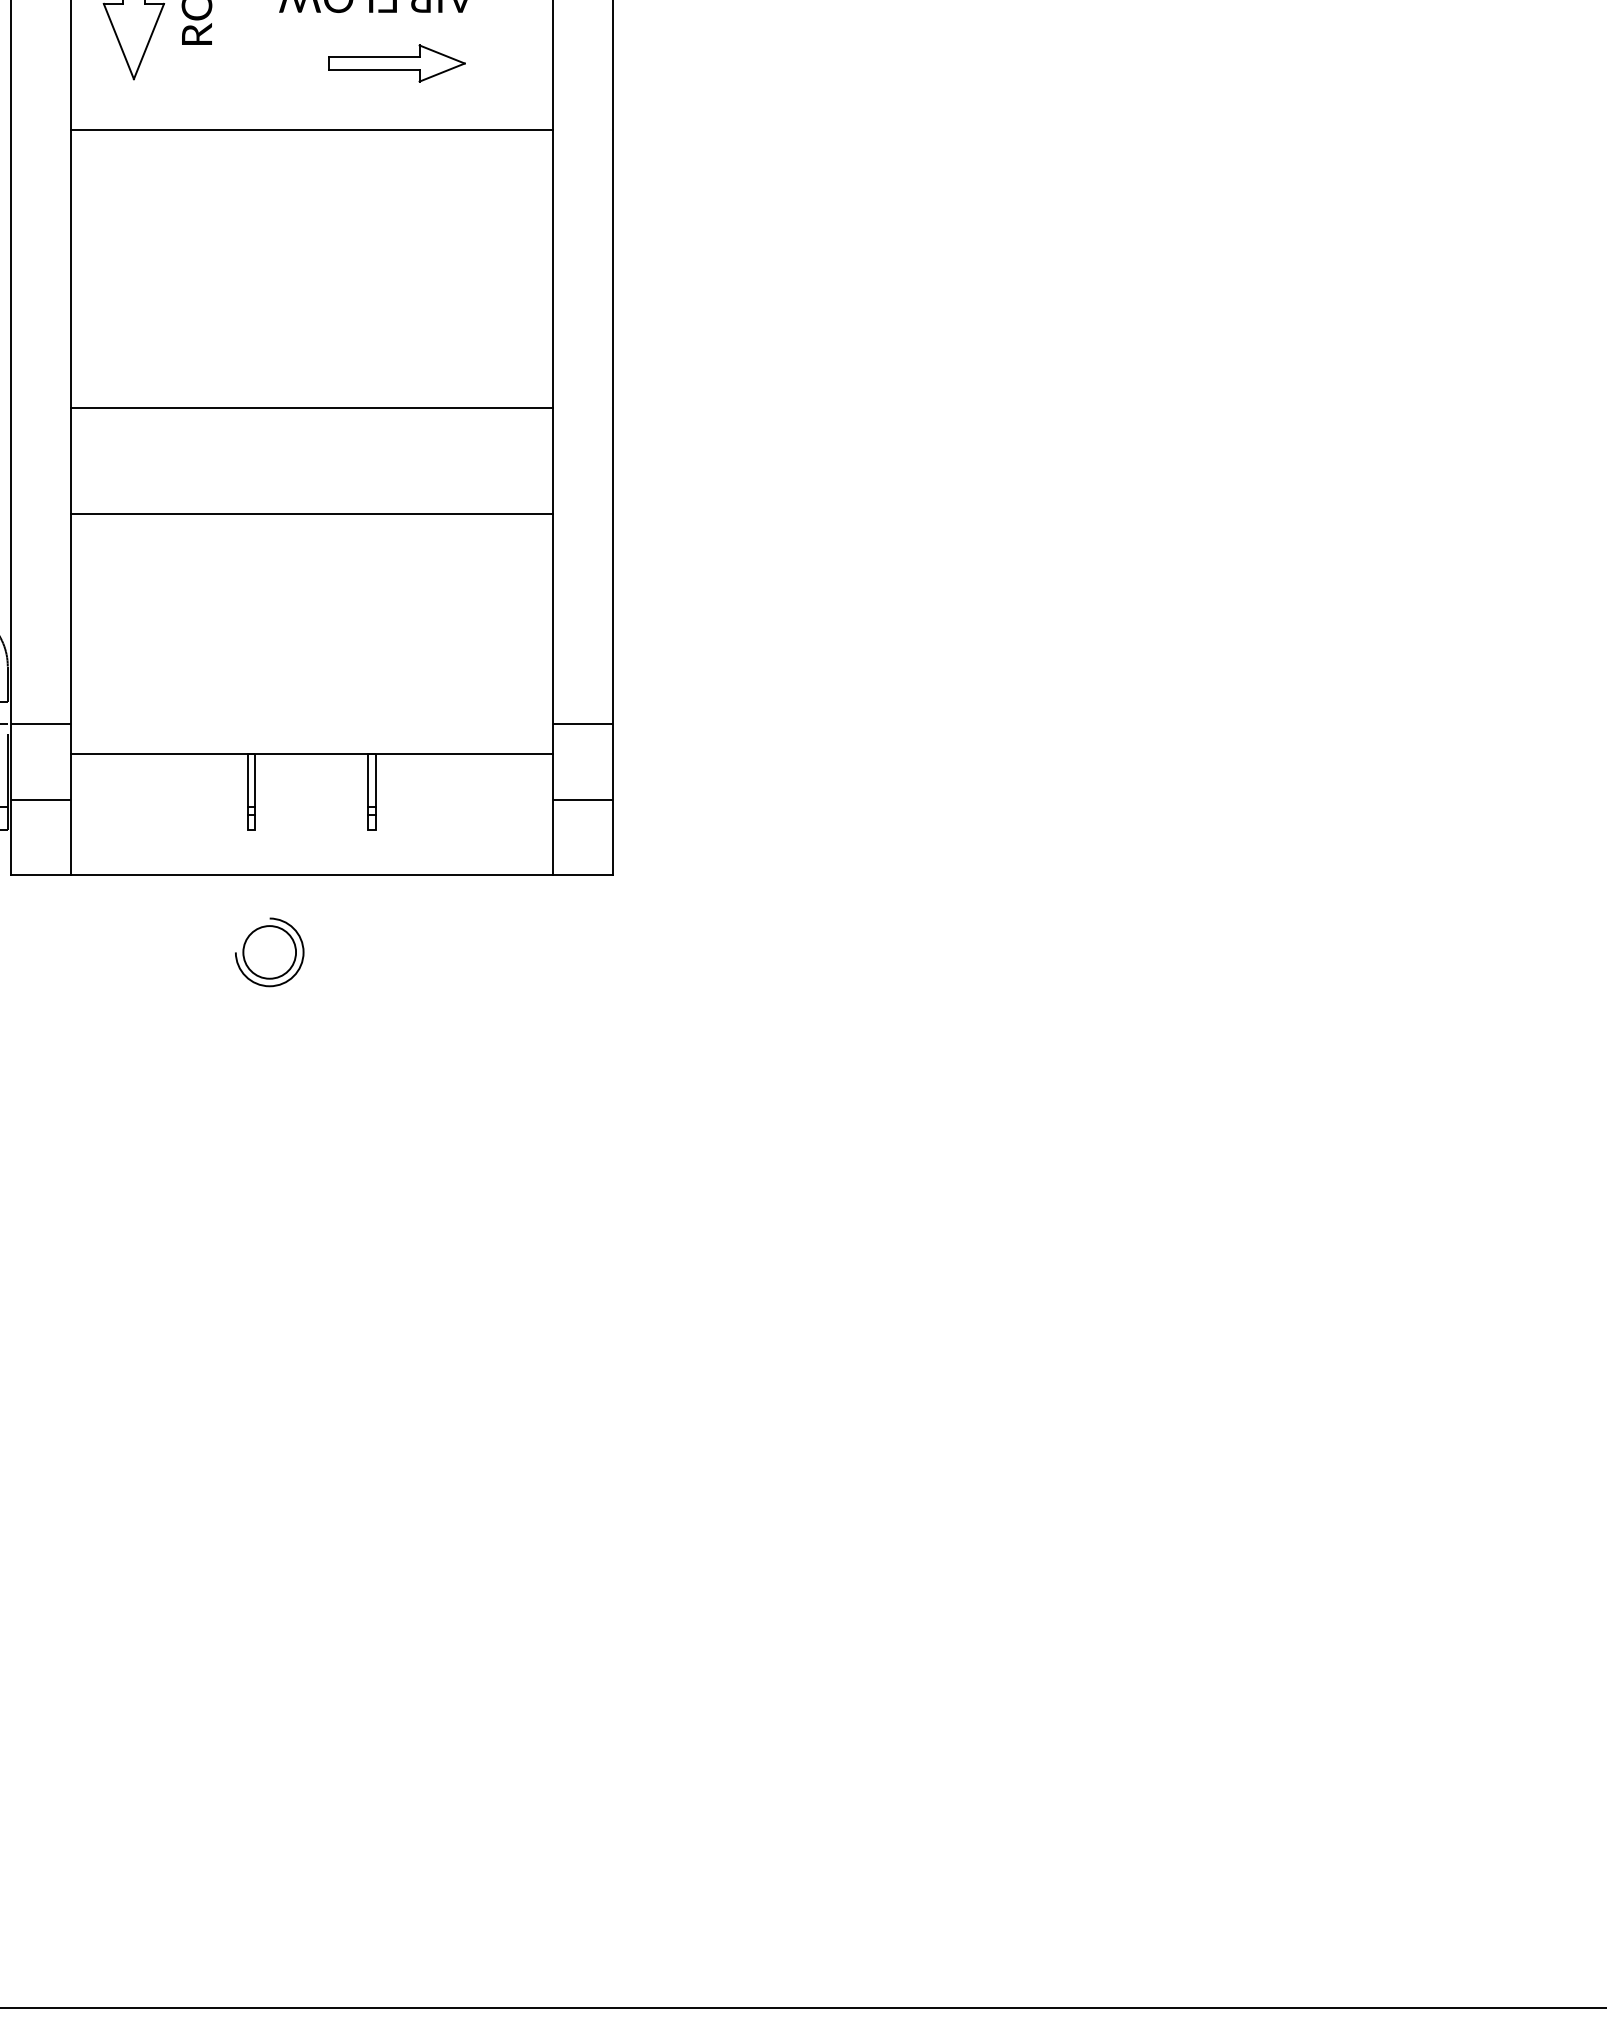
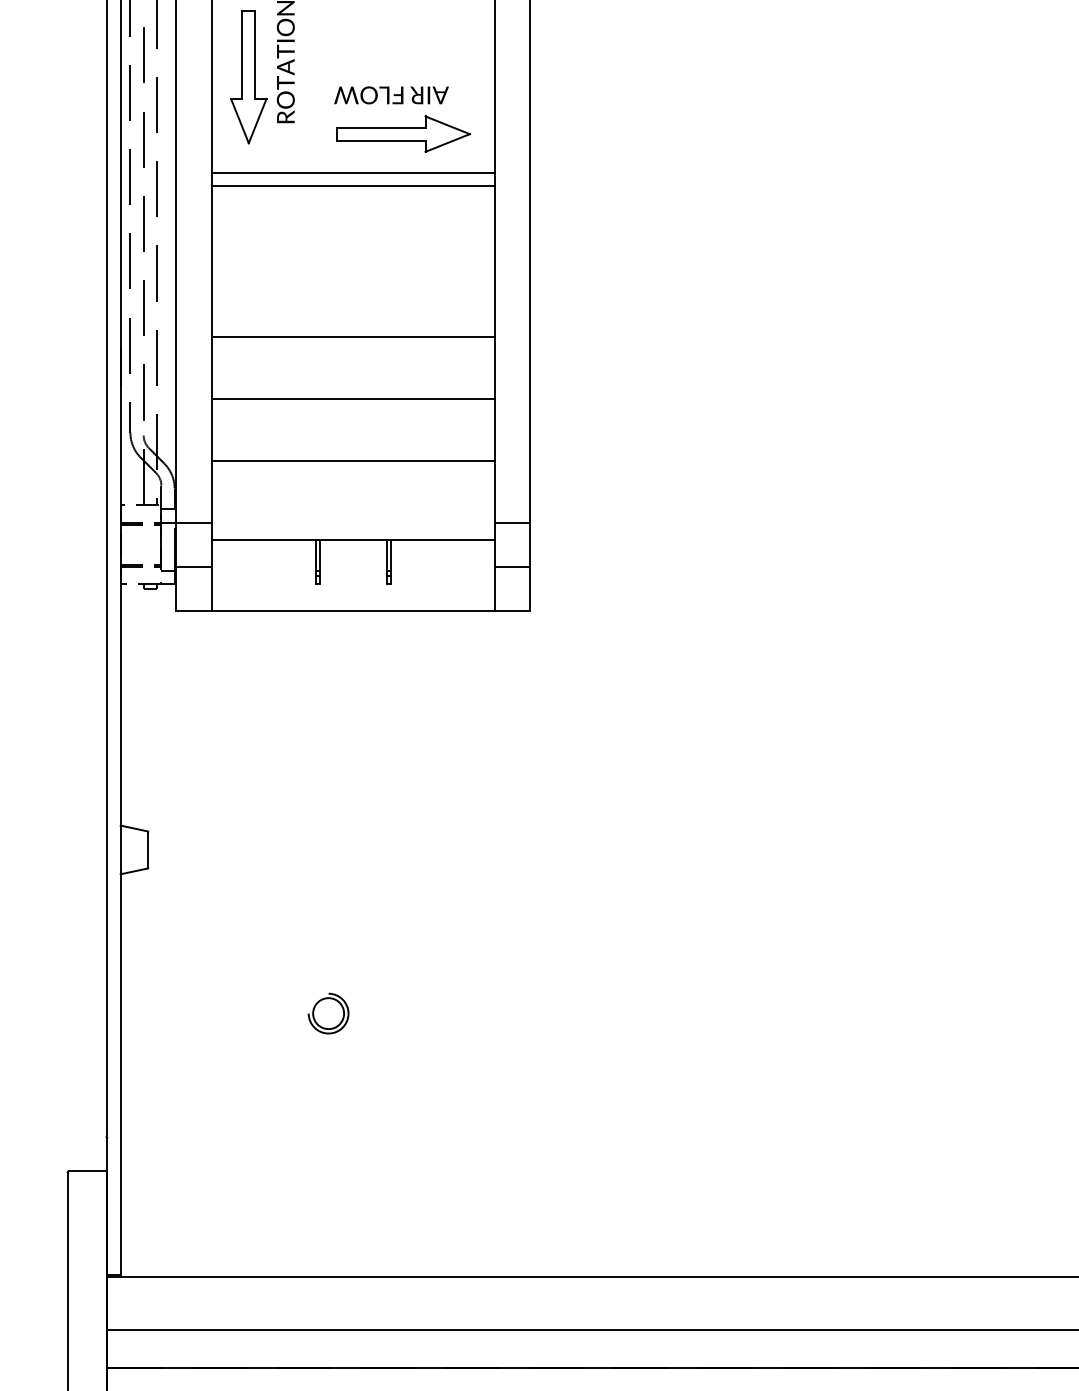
part: (397, 62) -> (403, 133), size x1.67
line: (310, 152) -> (352, 186), added
line: (310, 618) -> (352, 460), added
part: (269, 952) -> (328, 1013), moved

